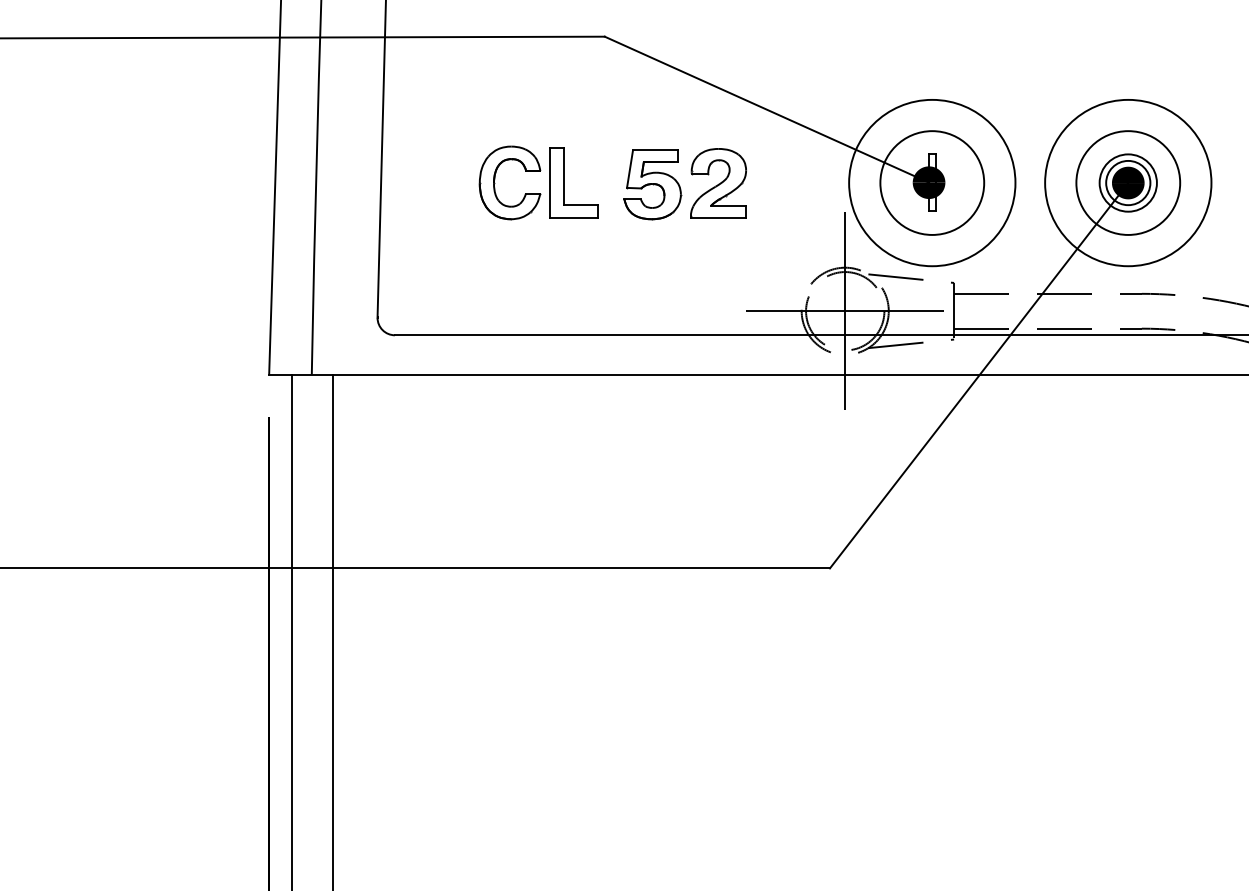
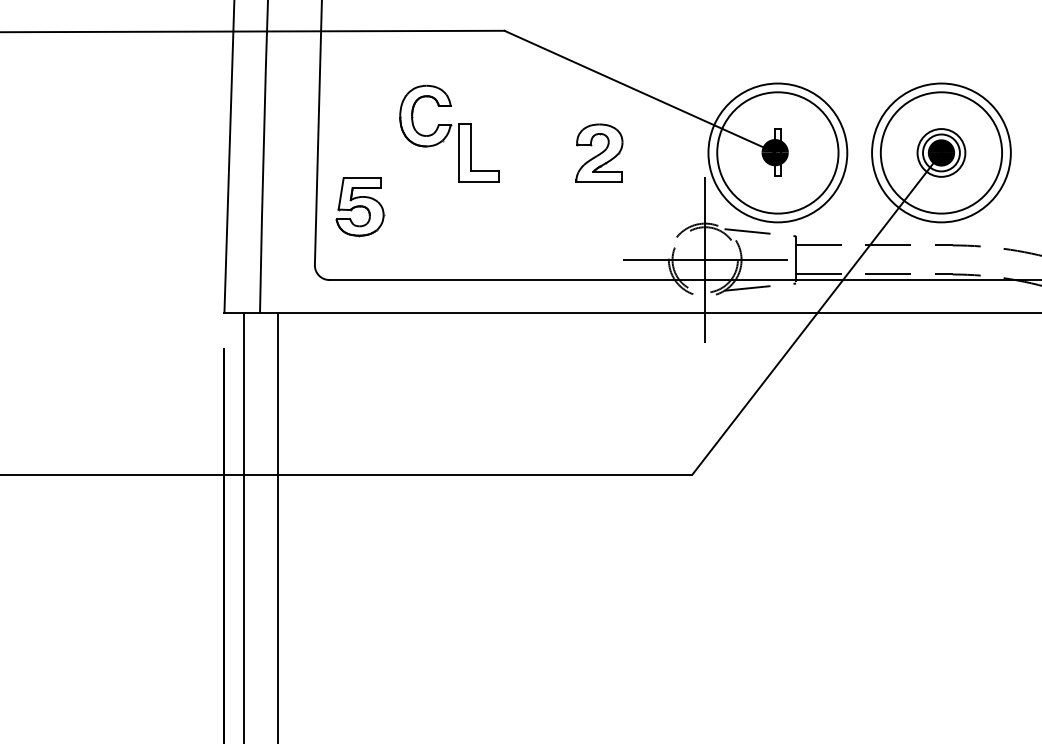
circle: (932, 182) -> (778, 152), size x1.4
circle: (1128, 182) -> (941, 152), size x1.4
part: (495, 183) -> (413, 116), moved
part: (652, 184) -> (359, 206), moved

